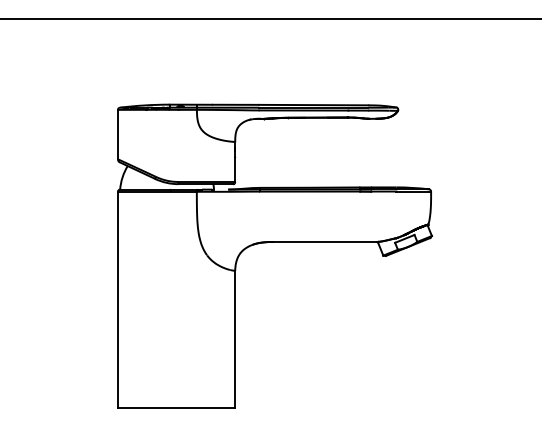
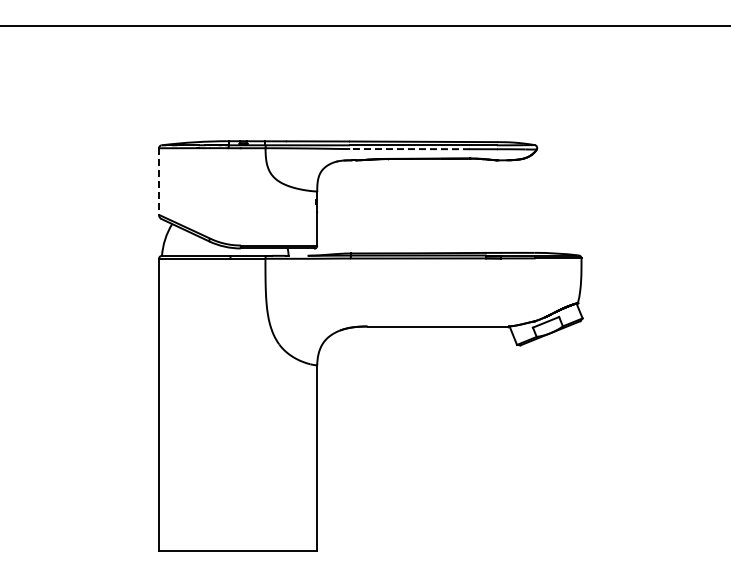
line: (304, 110) -> (410, 149), solid -> dashed
line: (118, 135) -> (159, 182), solid -> dashed

